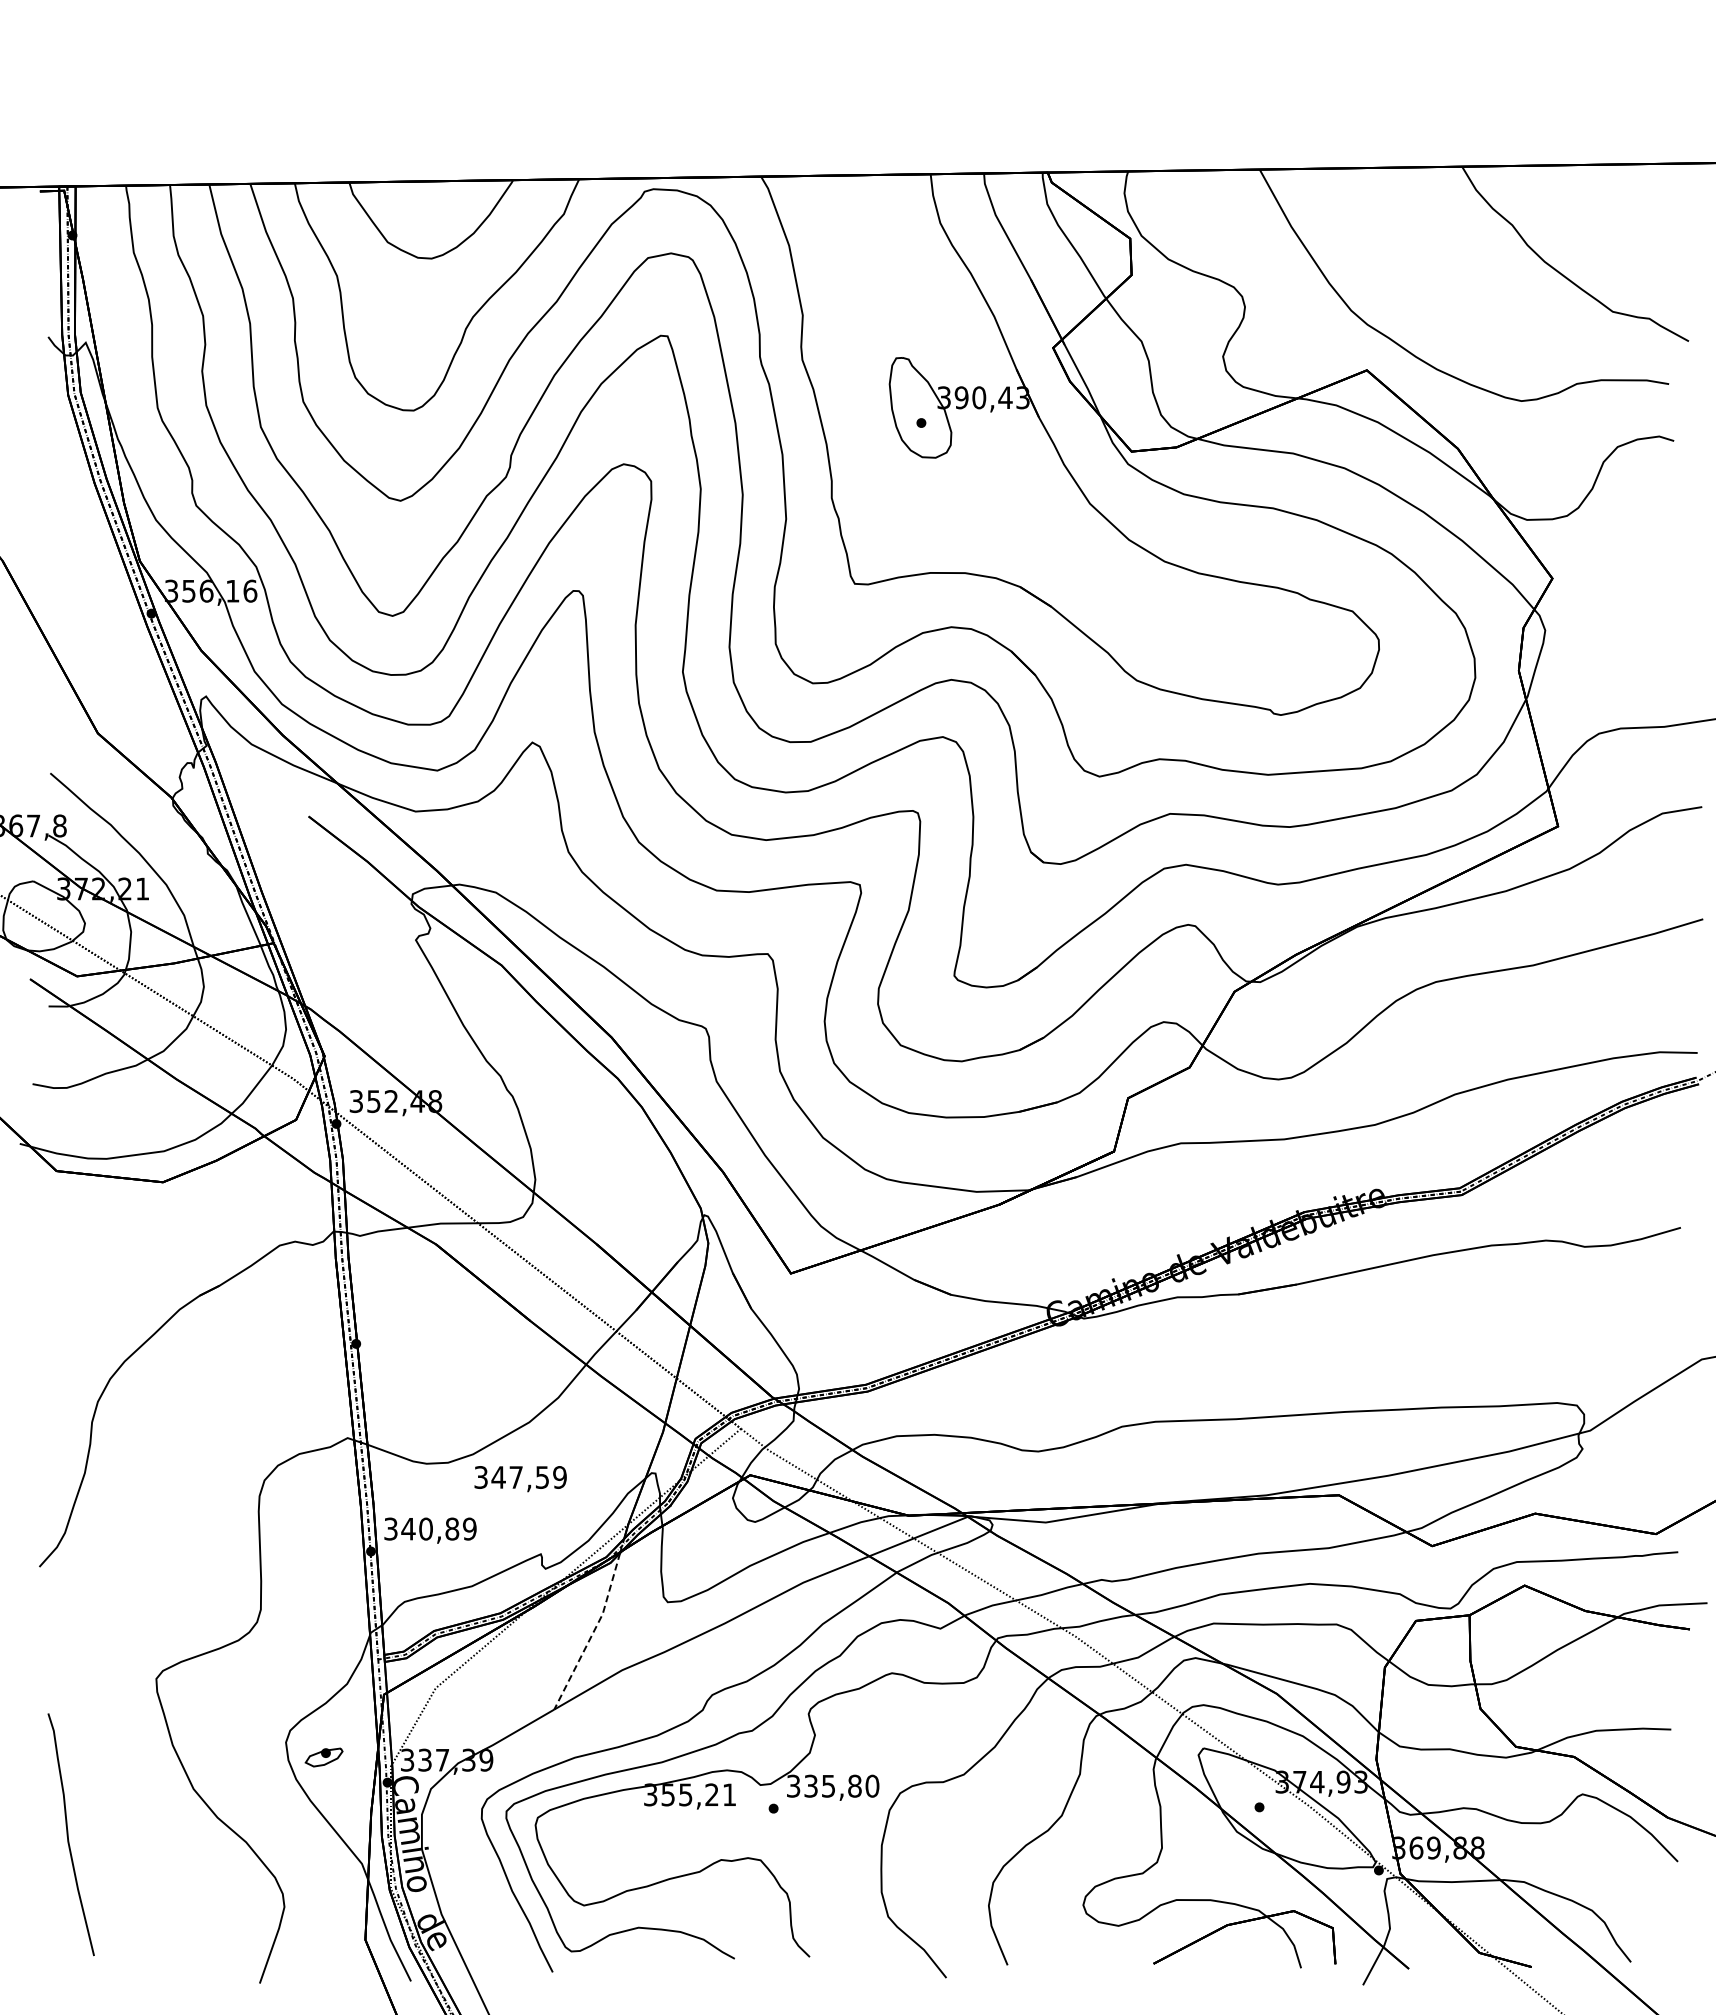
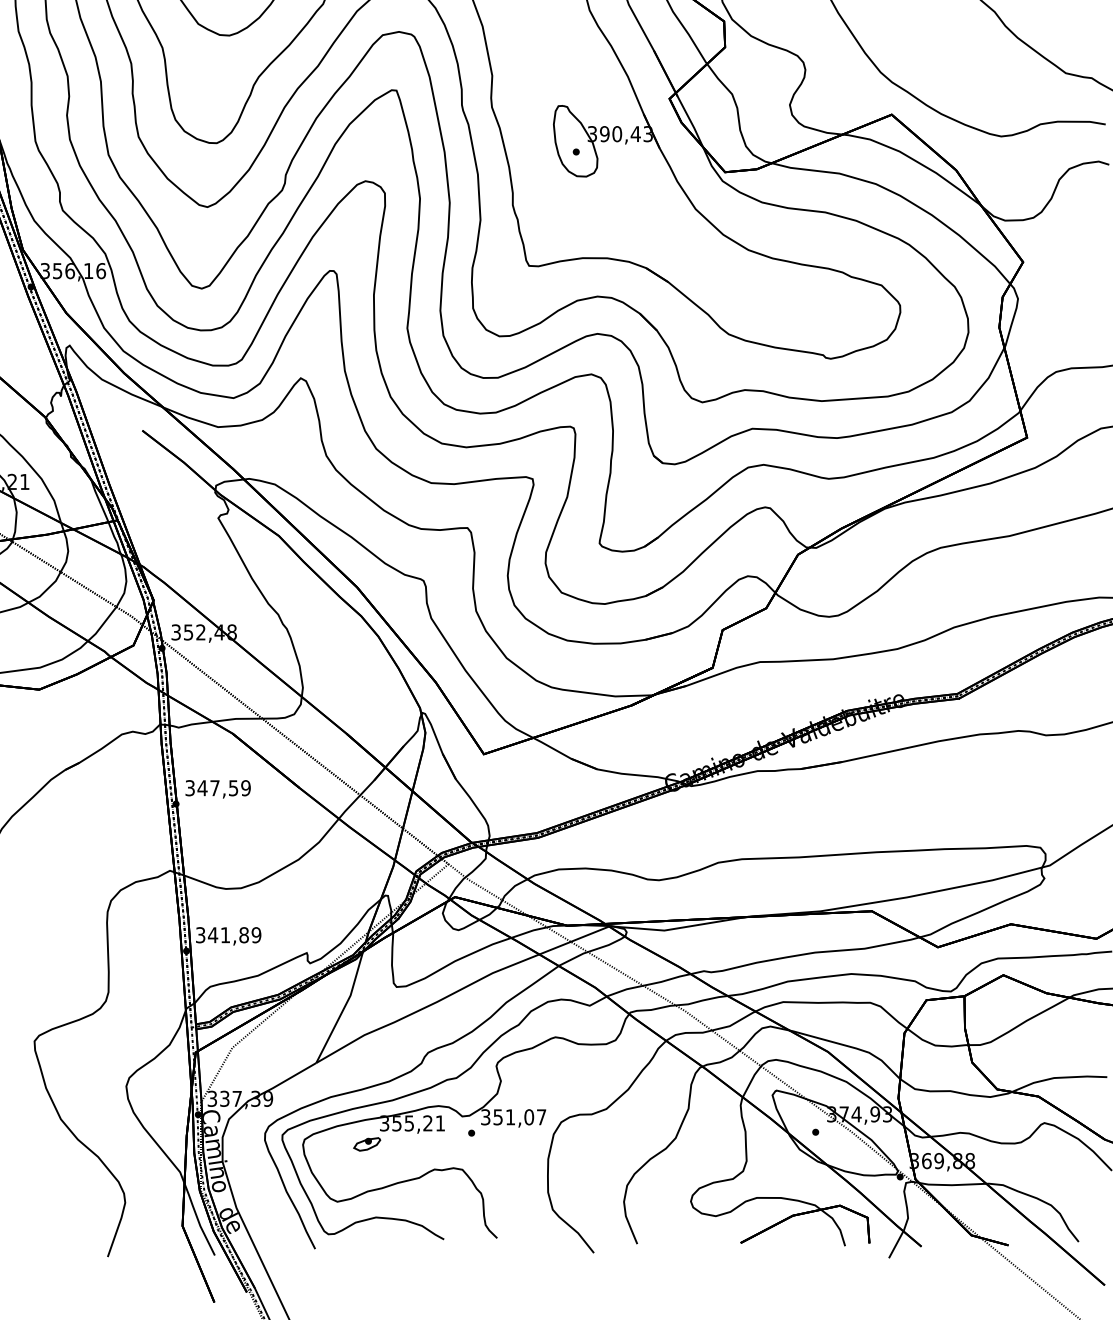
text: (520, 1479) -> (218, 789), moved
text: (425, 1528) -> (225, 934), 340,89 -> 341,89
line: (592, 1633) -> (343, 1009), dashed -> solid
part: (323, 1757) -> (366, 1144), moved
text: (842, 1785) -> (520, 1116), 335,80 -> 351,07

